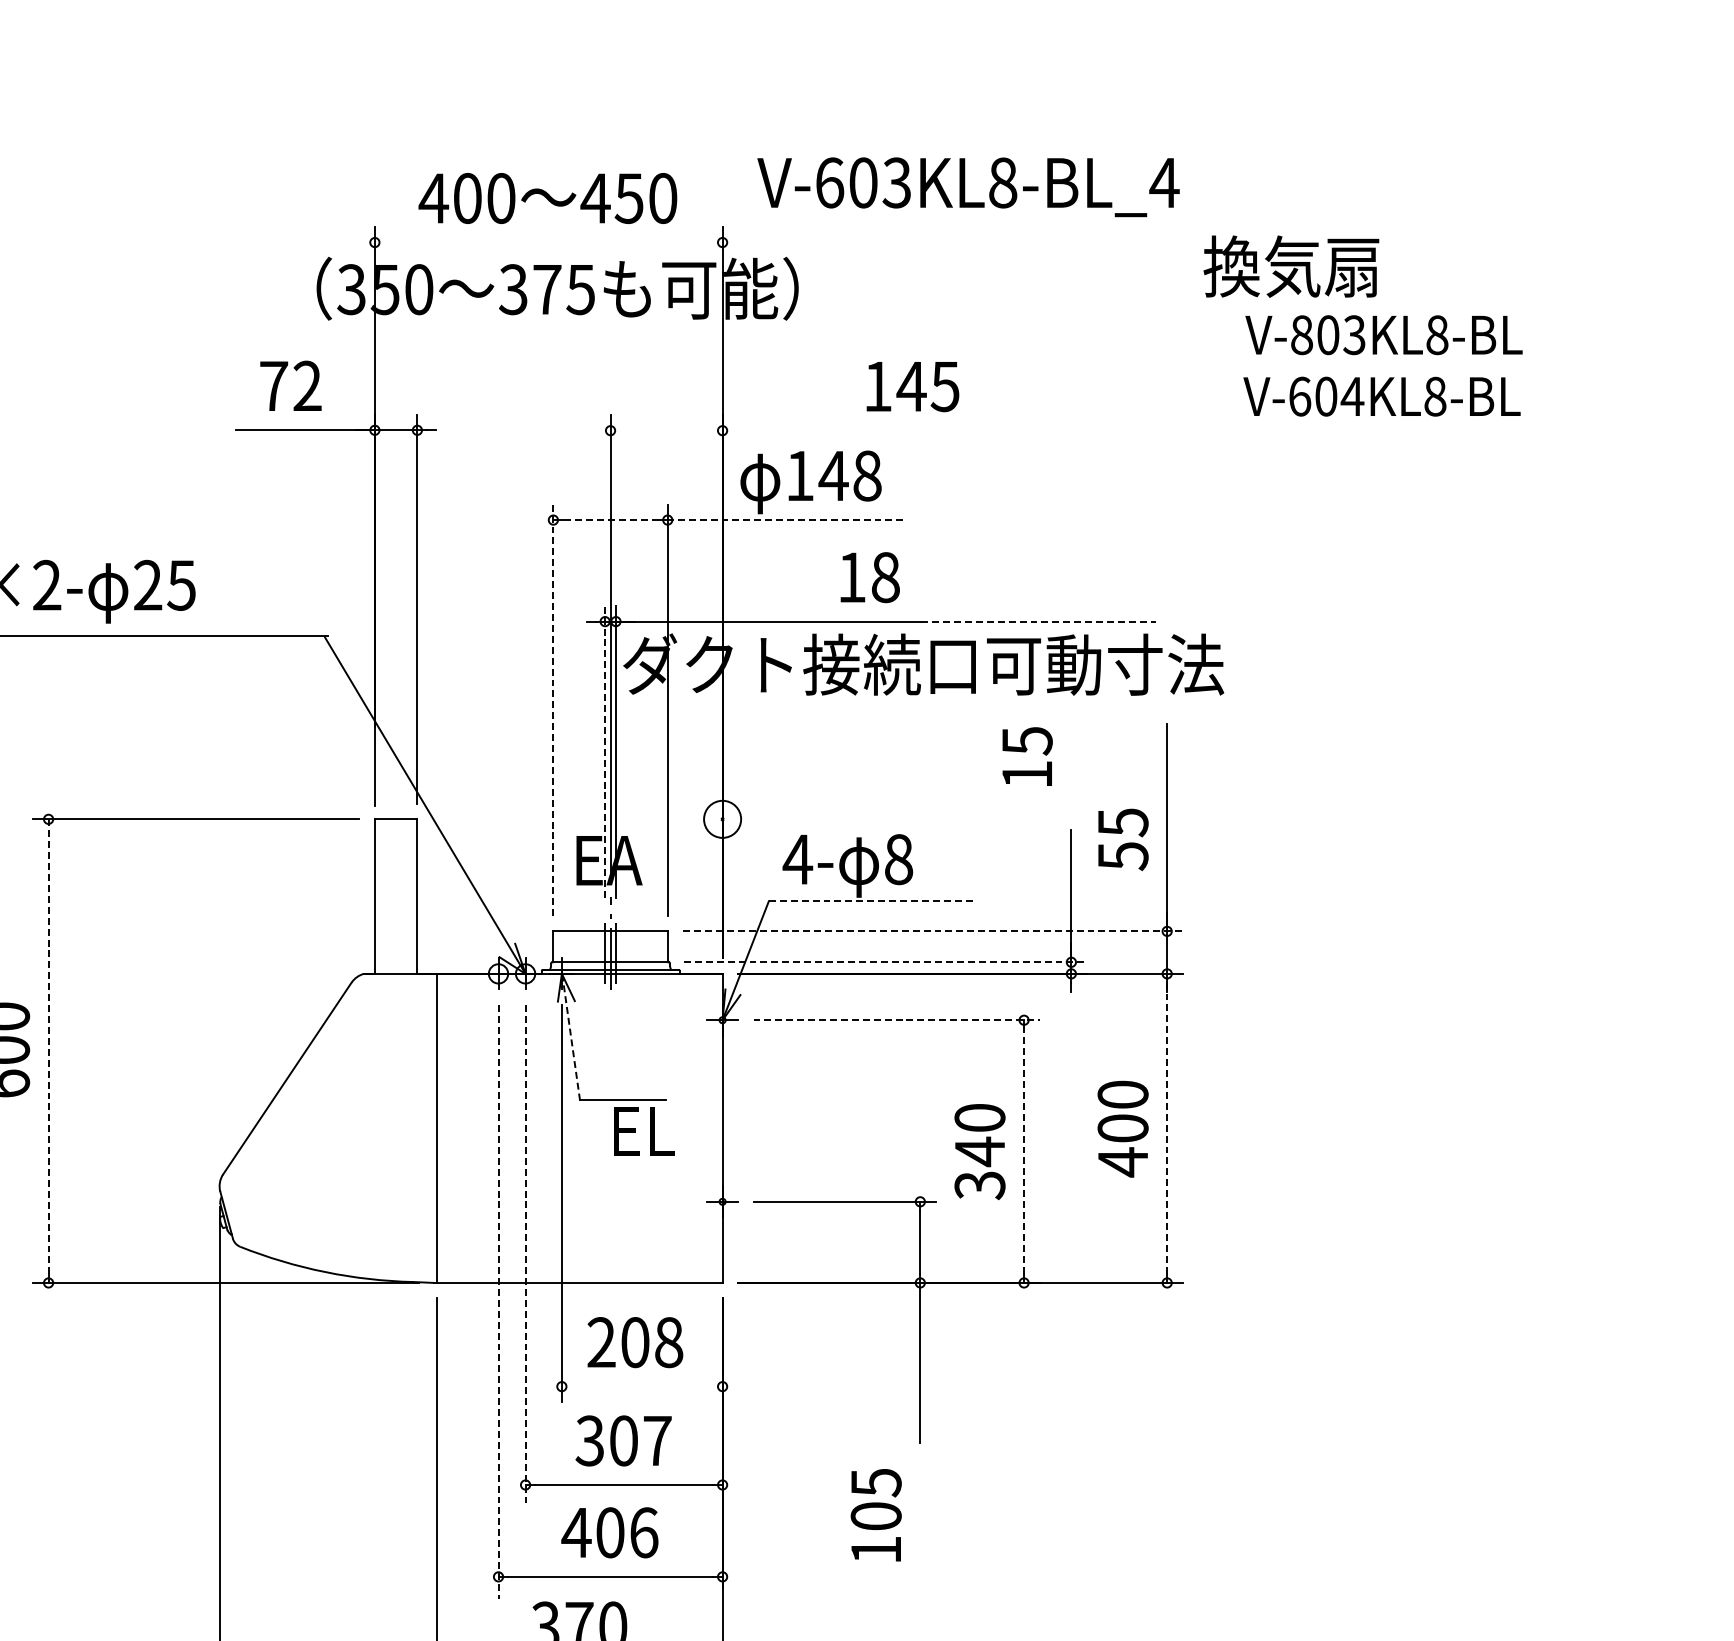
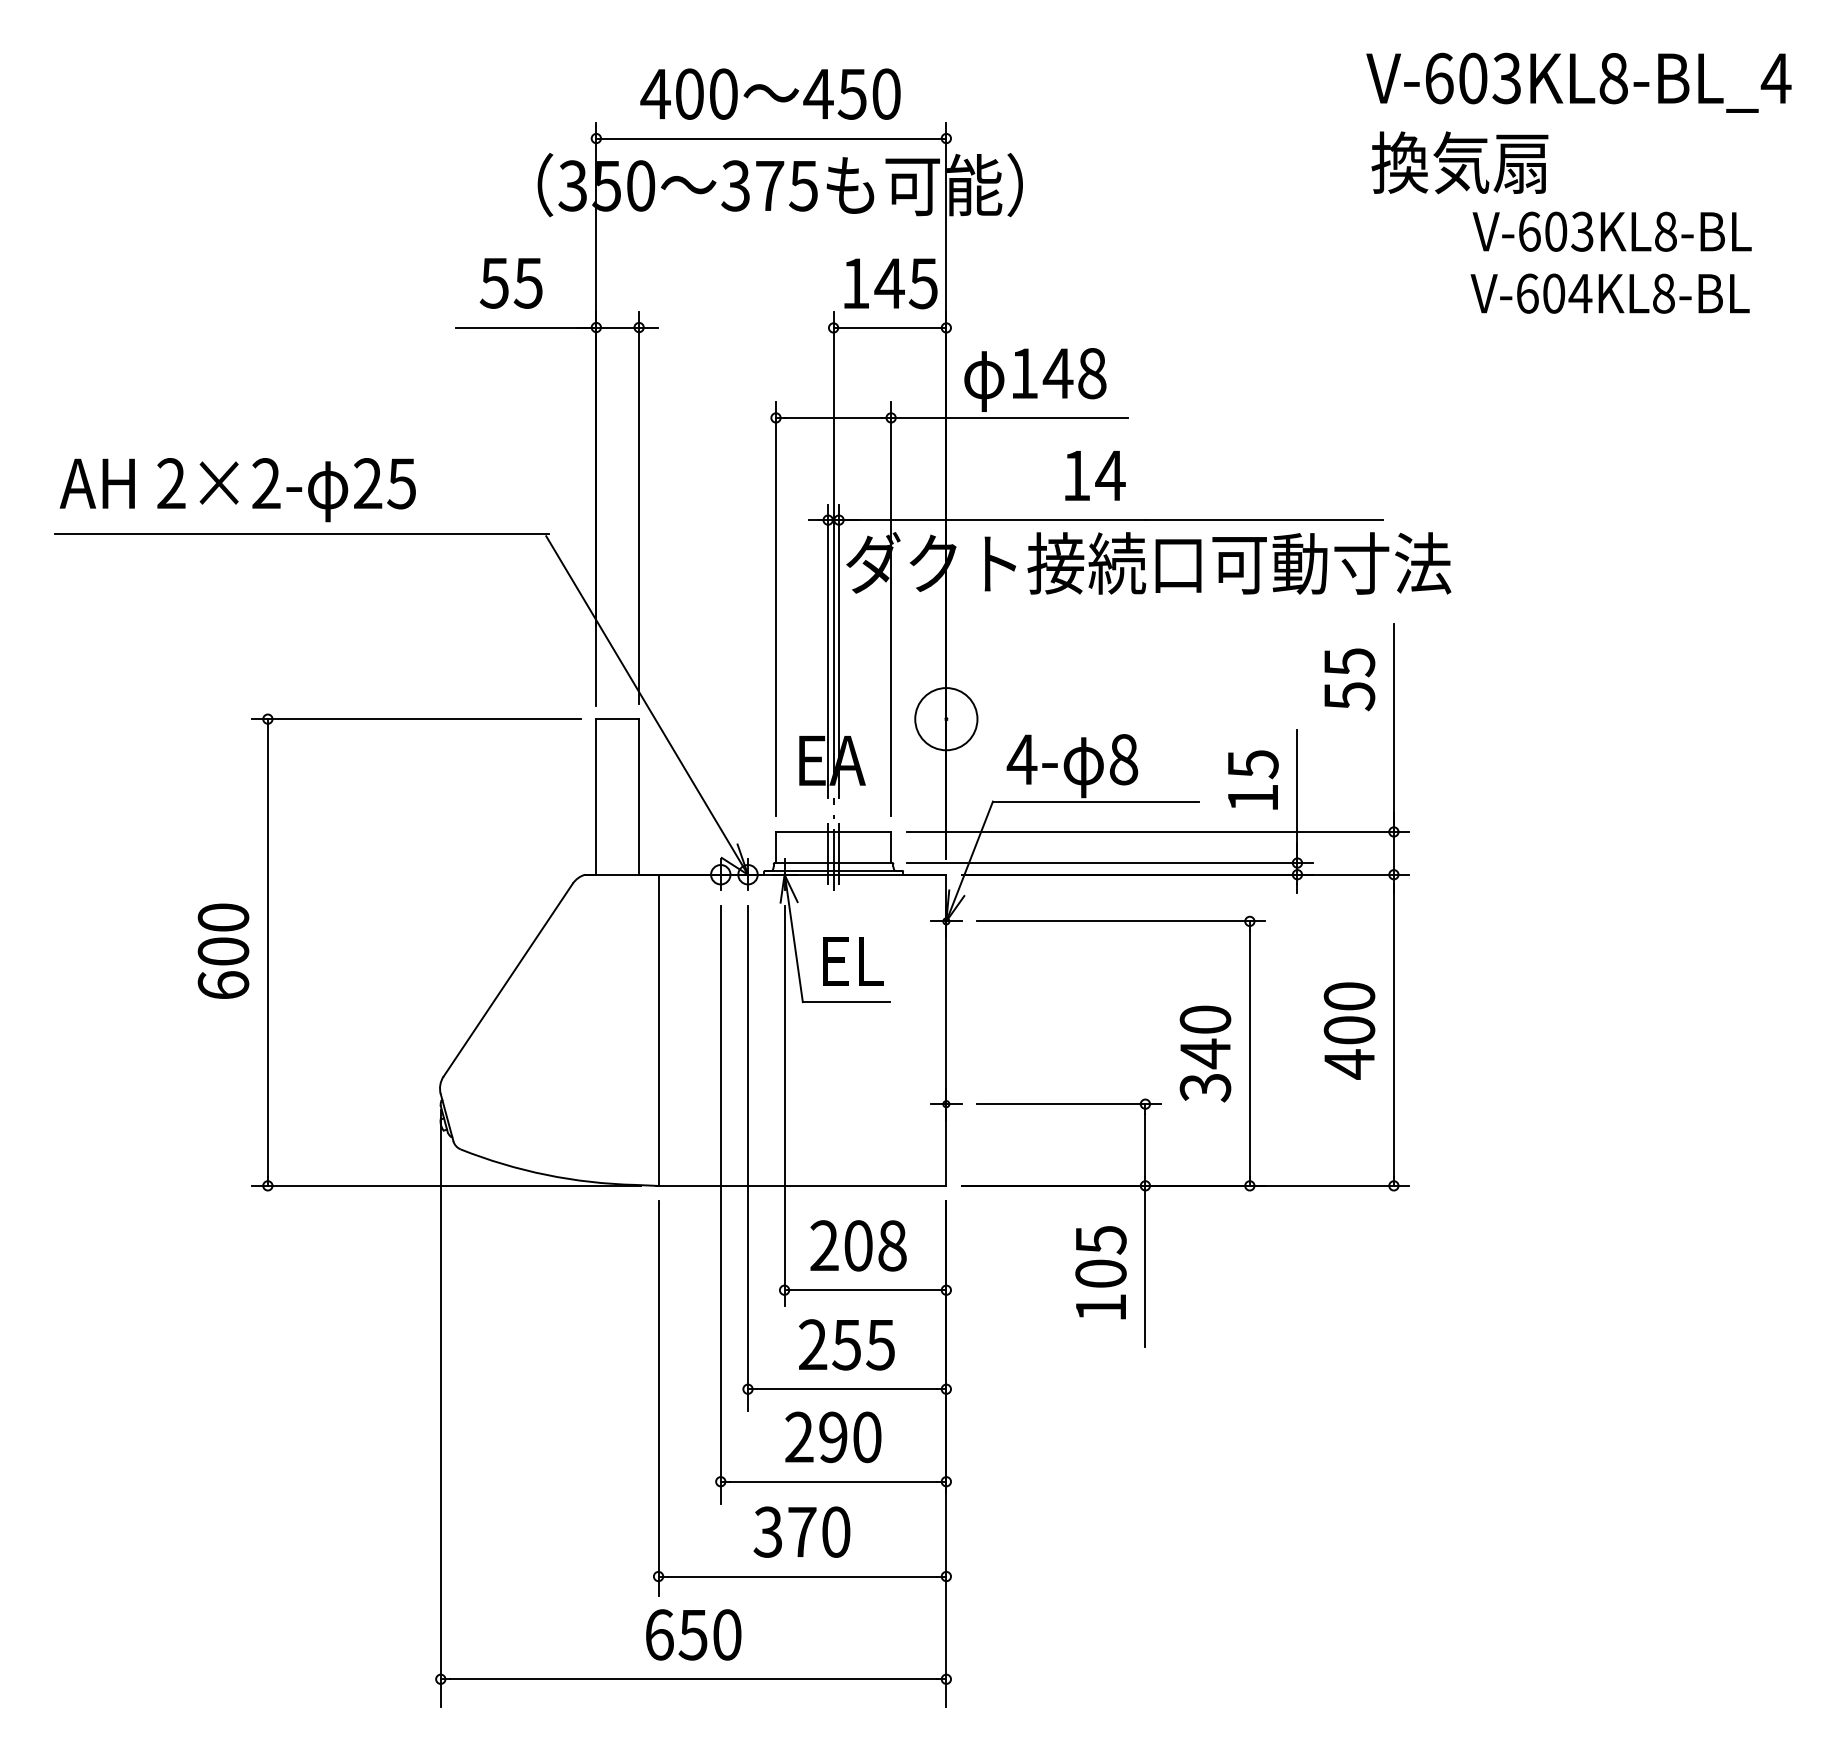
text: (968, 186) -> (1578, 82), moved
line: (548, 242) -> (771, 138), added
text: (1290, 266) -> (1459, 162), moved
text: (1301, 334) -> (1529, 231), V-803KL8-BL -> V-603KL8-BL
text: (289, 385) -> (510, 282), 72 -> 55
text: (912, 386) -> (890, 283), moved
line: (666, 430) -> (889, 327), added
line: (610, 519) -> (833, 417), dashed -> solid
line: (785, 519) -> (1009, 417), dashed -> solid
text: (885, 577) -> (1110, 475), 18 -> 14
line: (1039, 621) -> (1265, 520), dashed -> solid
line: (553, 709) -> (776, 608), dashed -> solid
line: (605, 752) -> (828, 651), dashed -> solid
text: (1027, 756) -> (1253, 779), moved
circle: (722, 819) -> (946, 719), size x1.67
text: (1123, 839) -> (1349, 679), moved
line: (870, 901) -> (1095, 801), dashed -> solid
line: (933, 930) -> (1158, 831), dashed -> solid
line: (885, 962) -> (1110, 863), dashed -> solid
line: (896, 1020) -> (1121, 921), dashed -> solid
line: (570, 1036) -> (793, 937), dashed -> solid
line: (48, 1046) -> (267, 947), dashed -> solid
line: (1166, 1127) -> (1393, 1029), dashed -> solid
text: (644, 1131) -> (853, 961), moved
line: (1023, 1151) -> (1249, 1053), dashed -> solid
line: (526, 1255) -> (748, 1158), dashed -> solid
line: (498, 1301) -> (720, 1204), dashed -> solid
line: (642, 1386) -> (865, 1290), added
text: (623, 1440) -> (846, 1344), 307 -> 255
text: (875, 1515) -> (1100, 1272), moved
text: (609, 1532) -> (832, 1437), 406 -> 290

